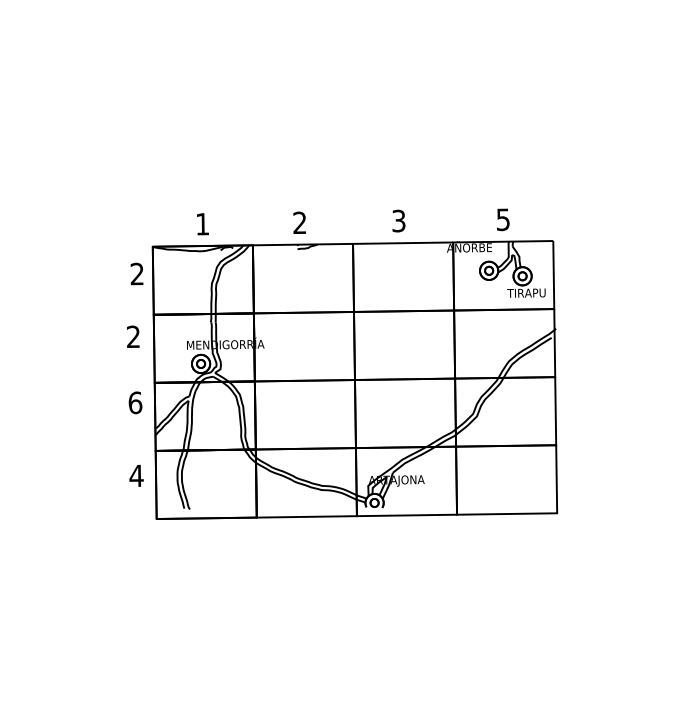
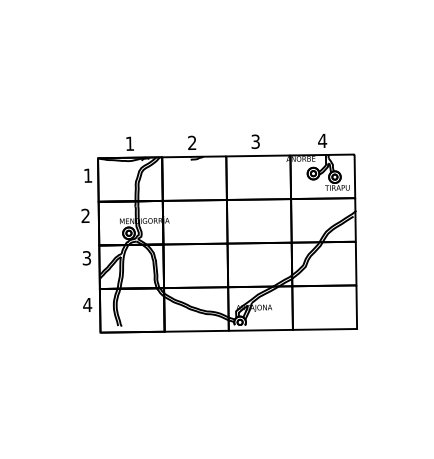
text: (503, 219) -> (322, 140), 5 -> 4
text: (136, 273) -> (87, 175), 2 -> 1
text: (134, 403) -> (86, 258), 6 -> 3

